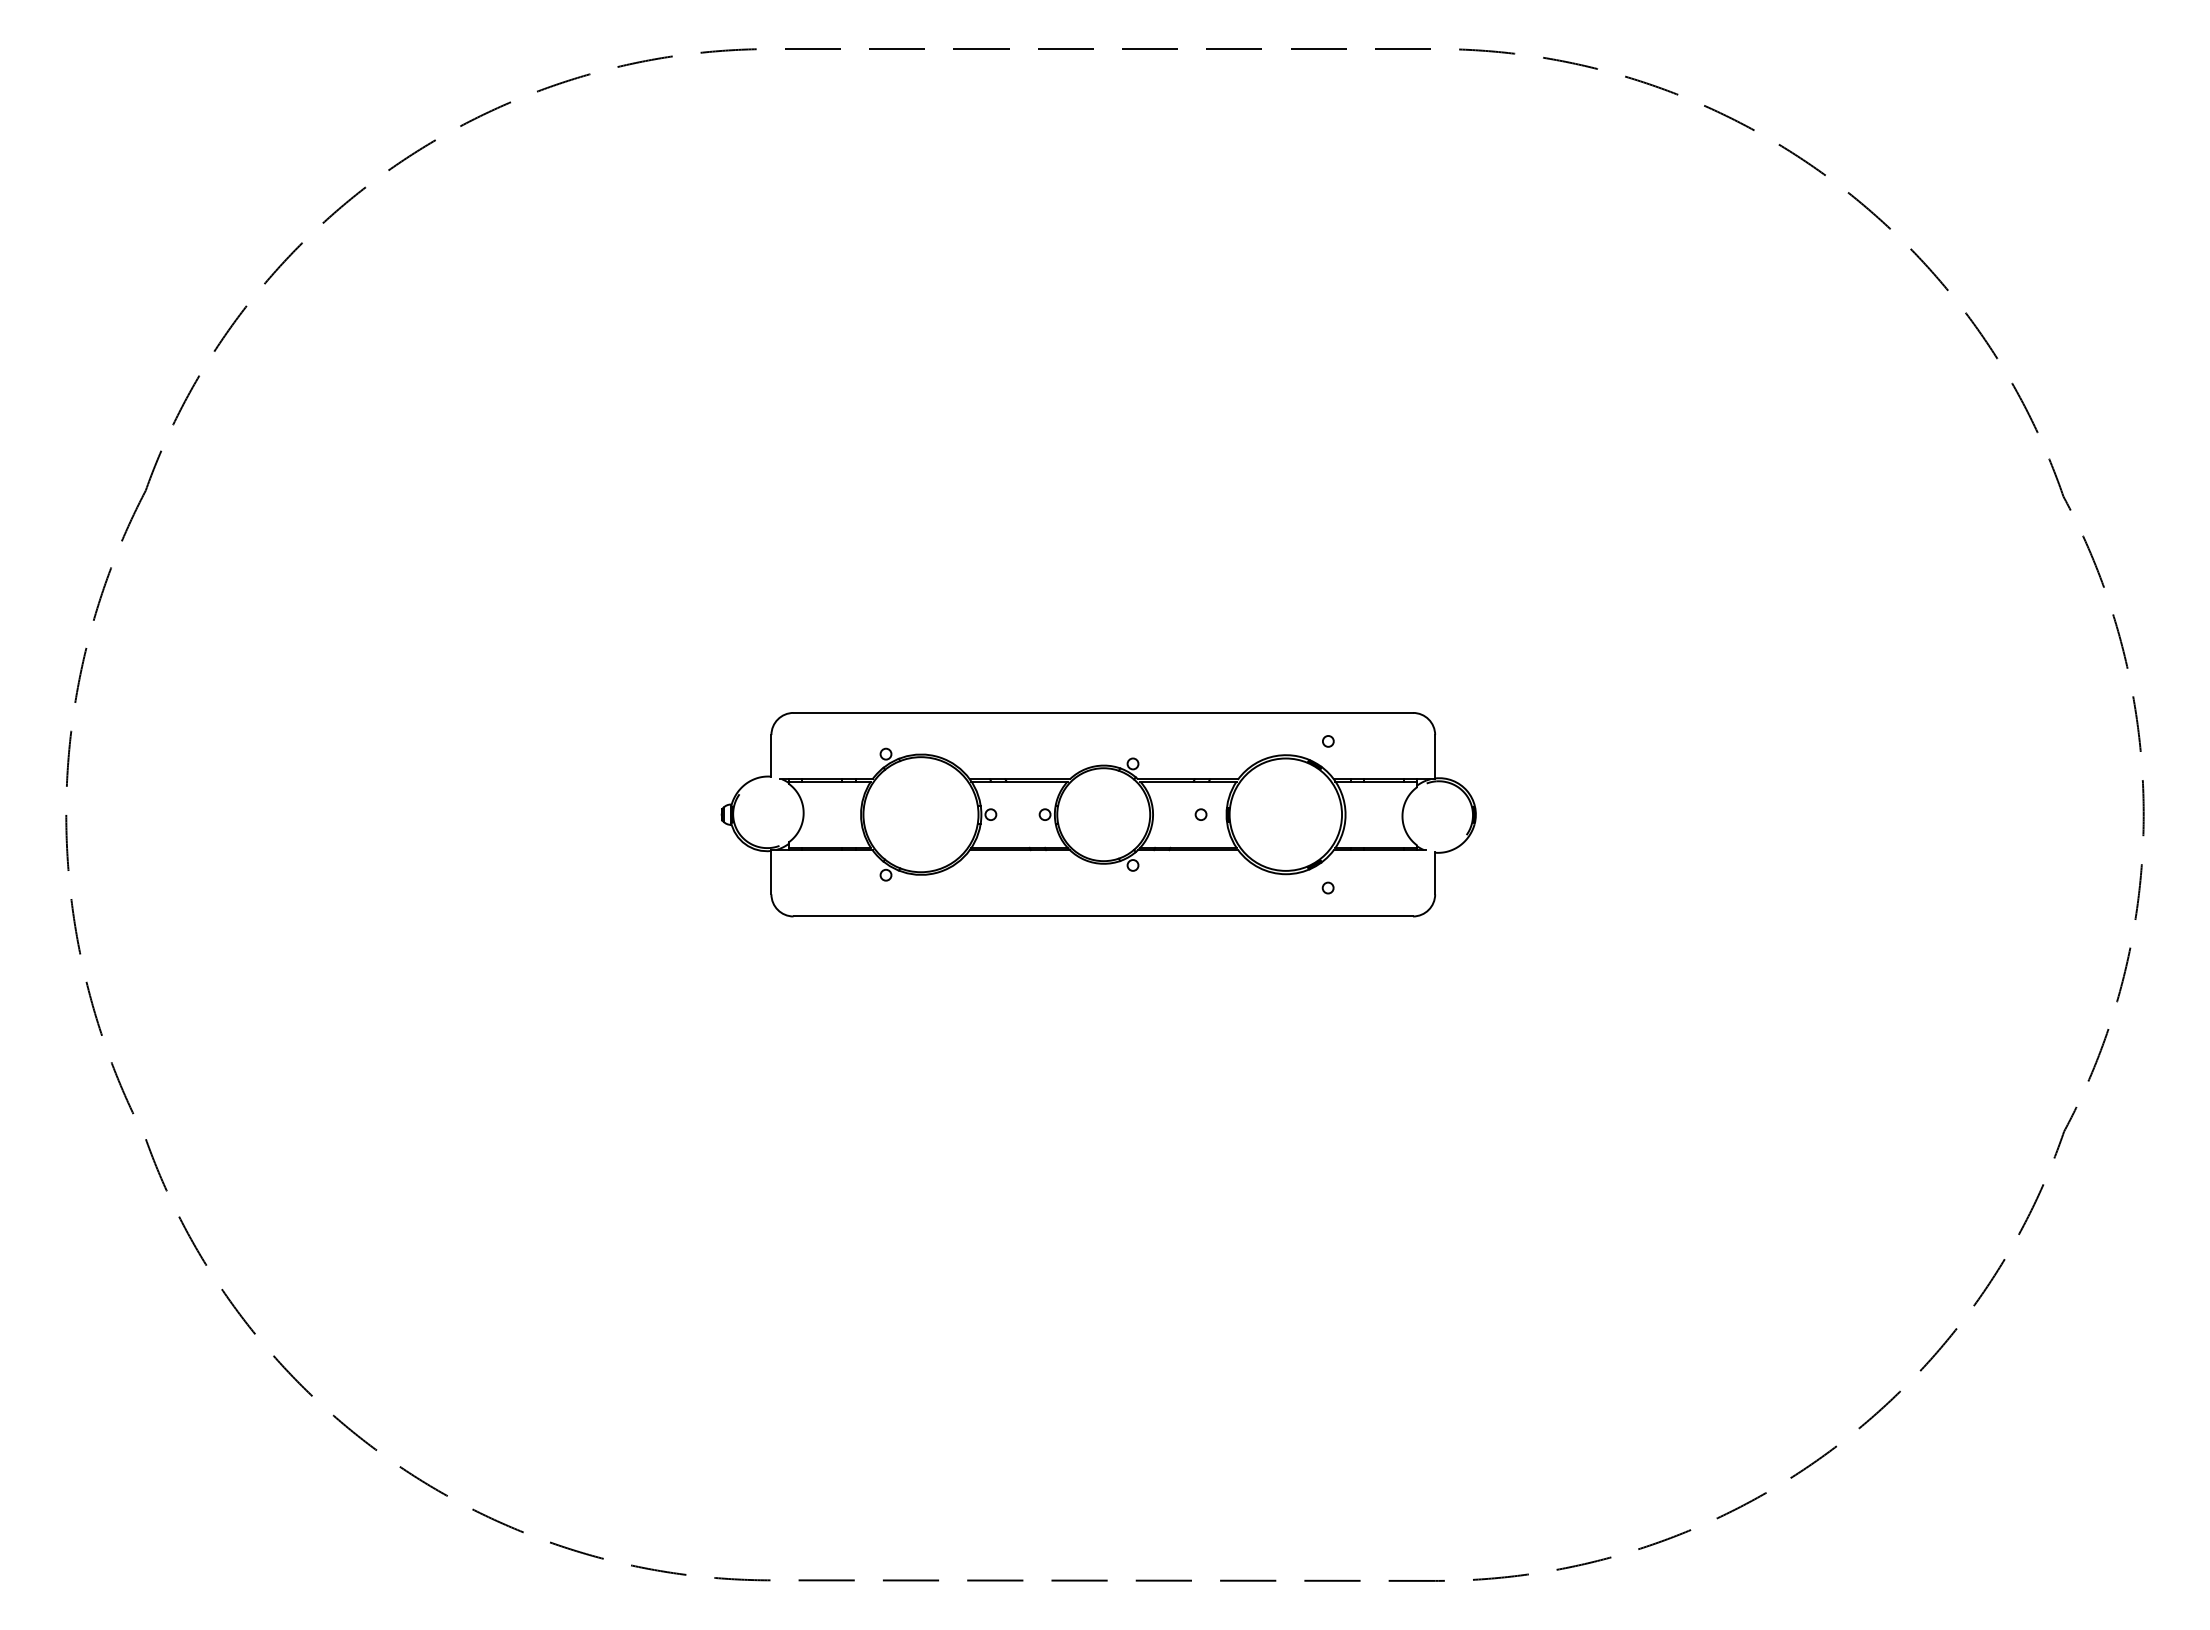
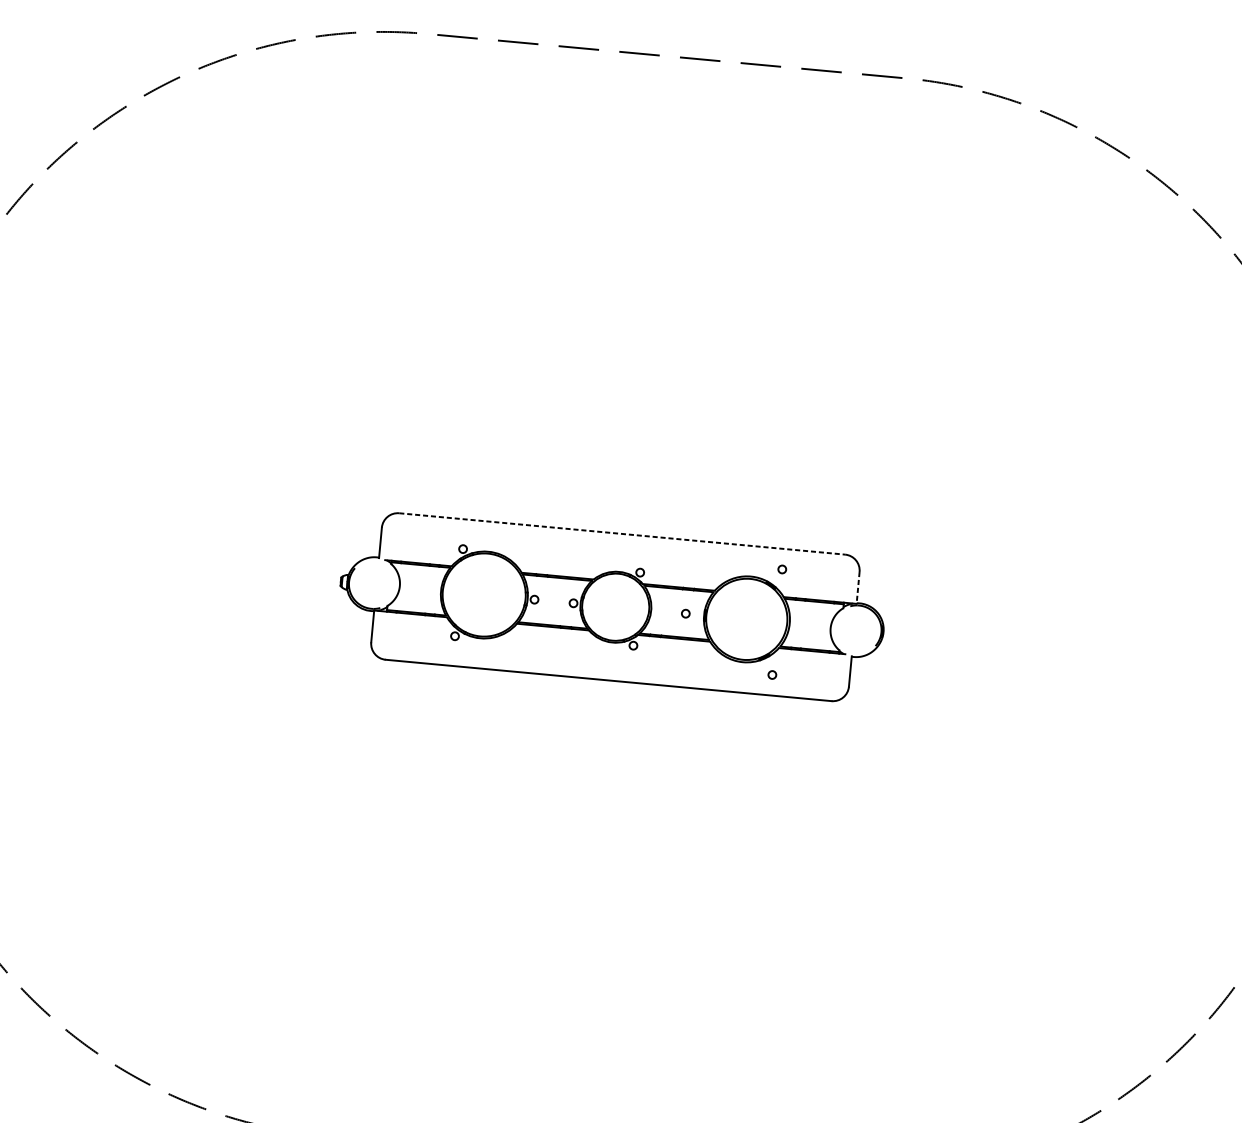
line: (1103, 712) -> (622, 533), solid -> dashed
line: (1435, 757) -> (858, 588), solid -> dashed

